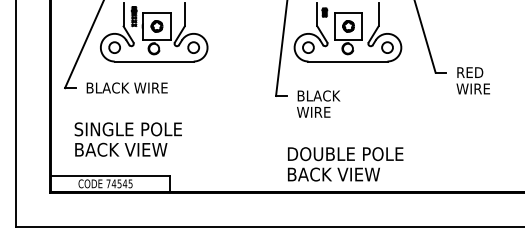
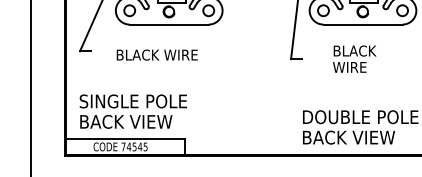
text: (126, 87) -> (156, 54), moved
text: (318, 103) -> (354, 58), moved
text: (127, 139) -> (132, 111), moved

